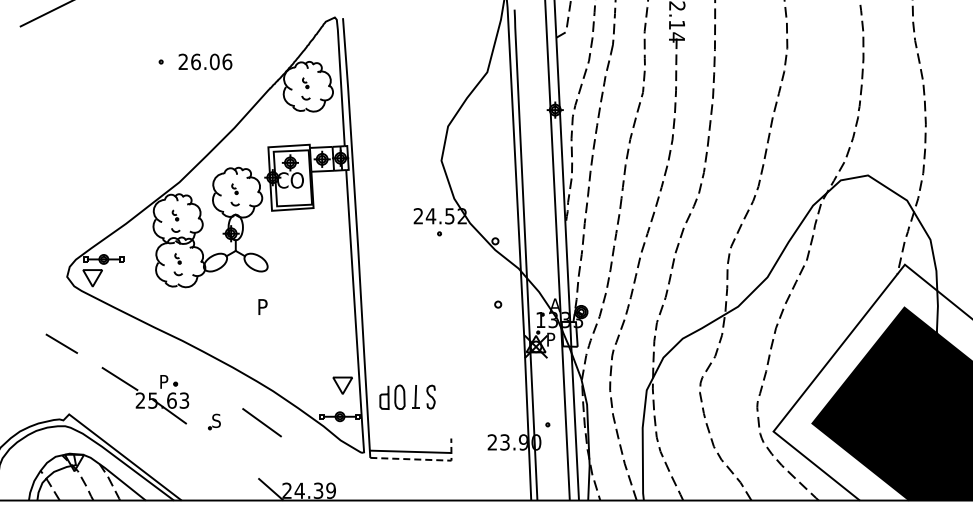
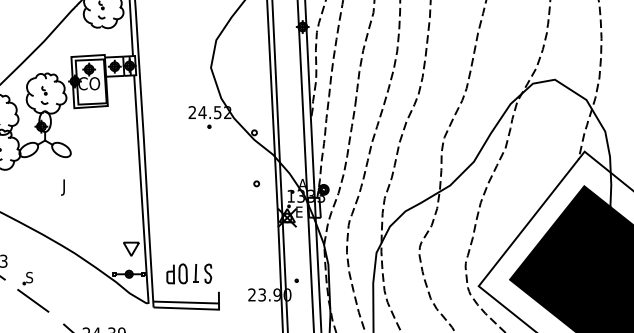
text: (261, 309) -> (65, 187), P -> J
text: (551, 339) -> (299, 211), P -> E
part: (407, 396) -> (189, 273), moved
line: (261, 422) -> (32, 300), moved
line: (422, 459) -> (195, 308), dashed -> solid

